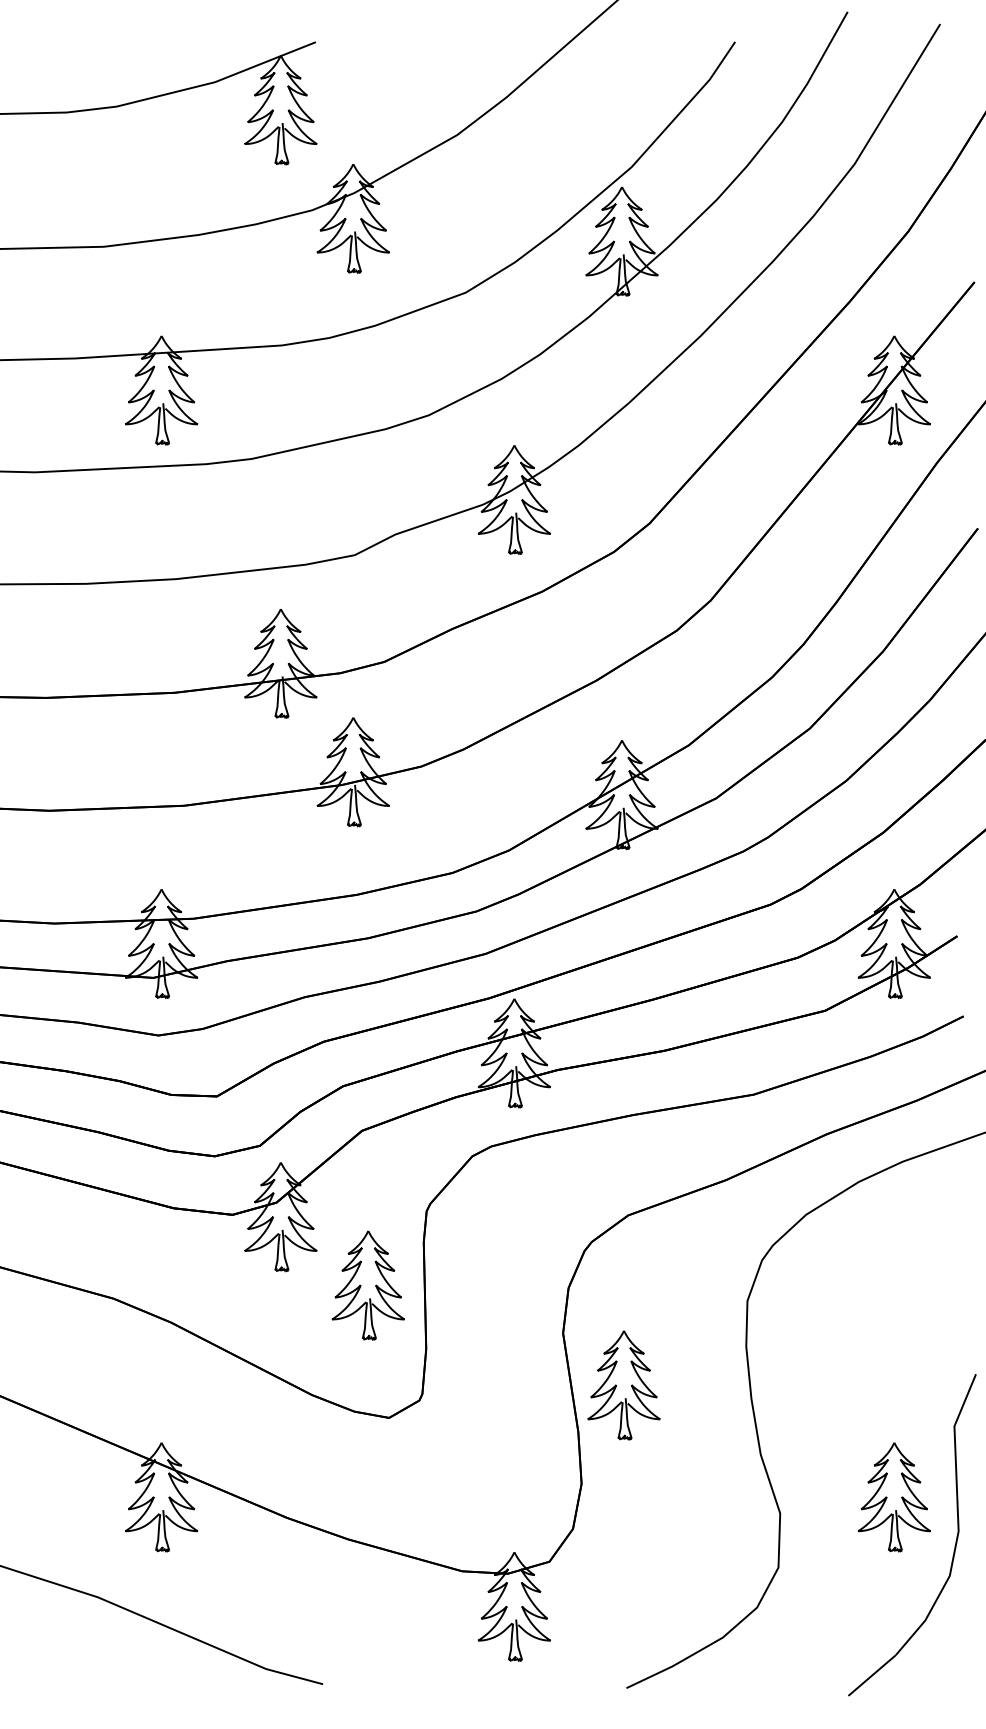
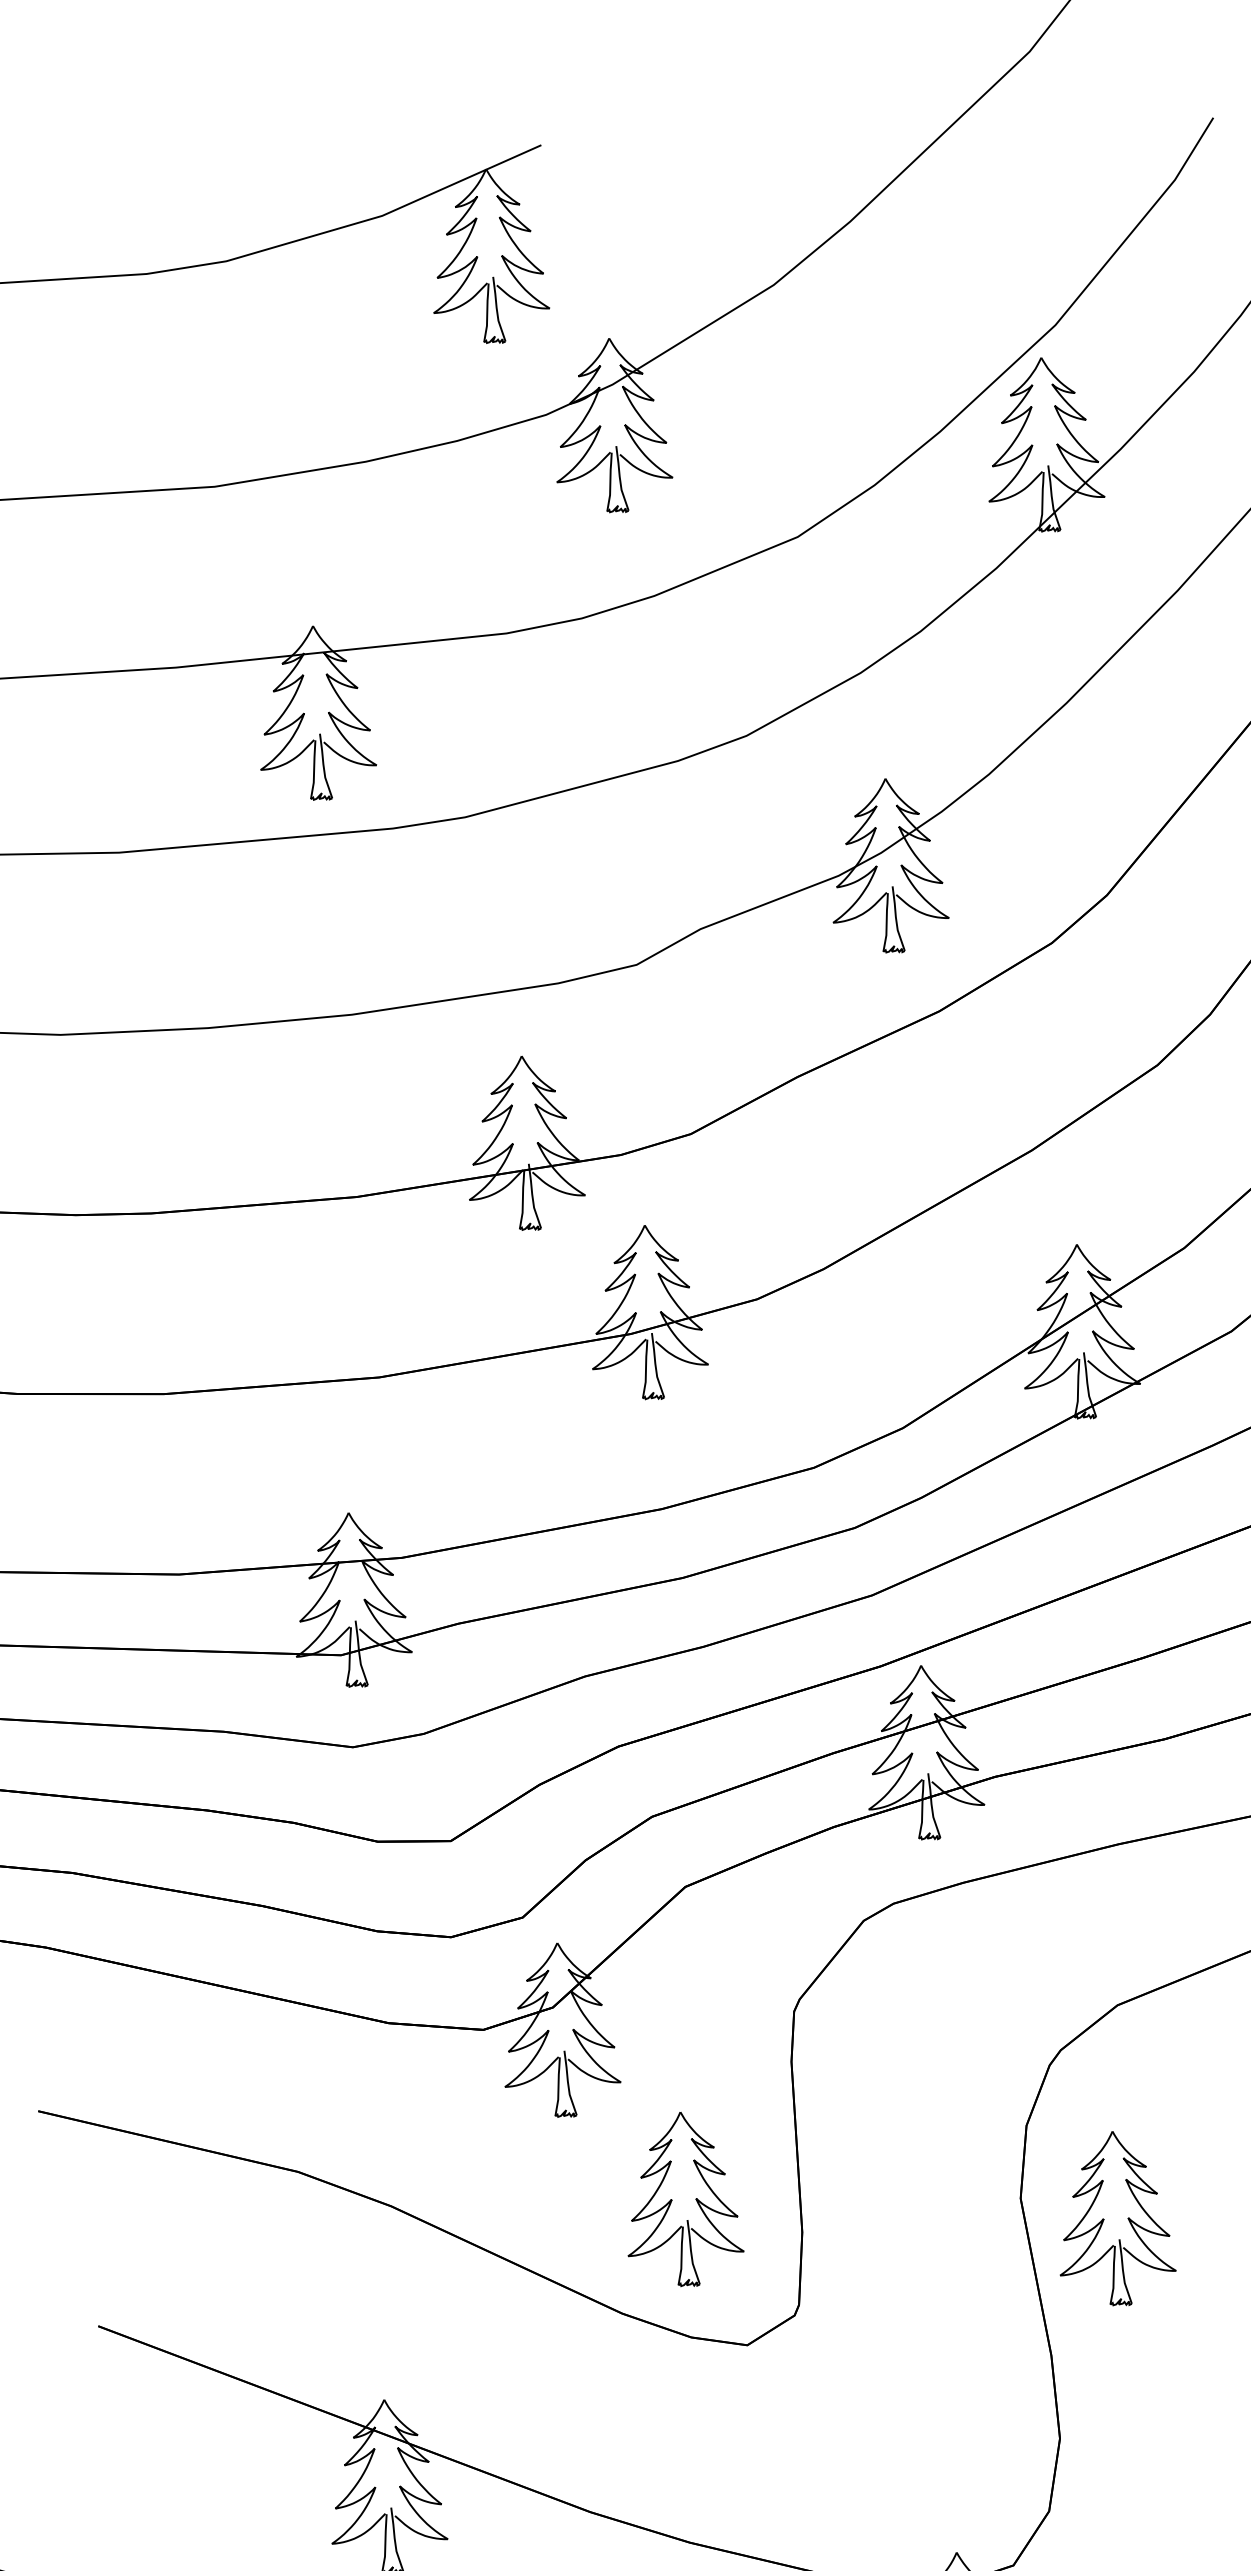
part: (367, 1285) -> (682, 2199), moved
part: (623, 1385) -> (1115, 2219), moved

